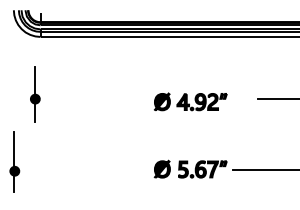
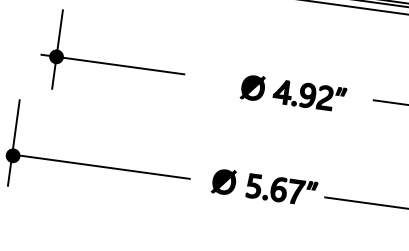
line: (74, 99) -> (112, 65), added
part: (190, 101) -> (293, 92), moved
line: (76, 170) -> (101, 166), added

